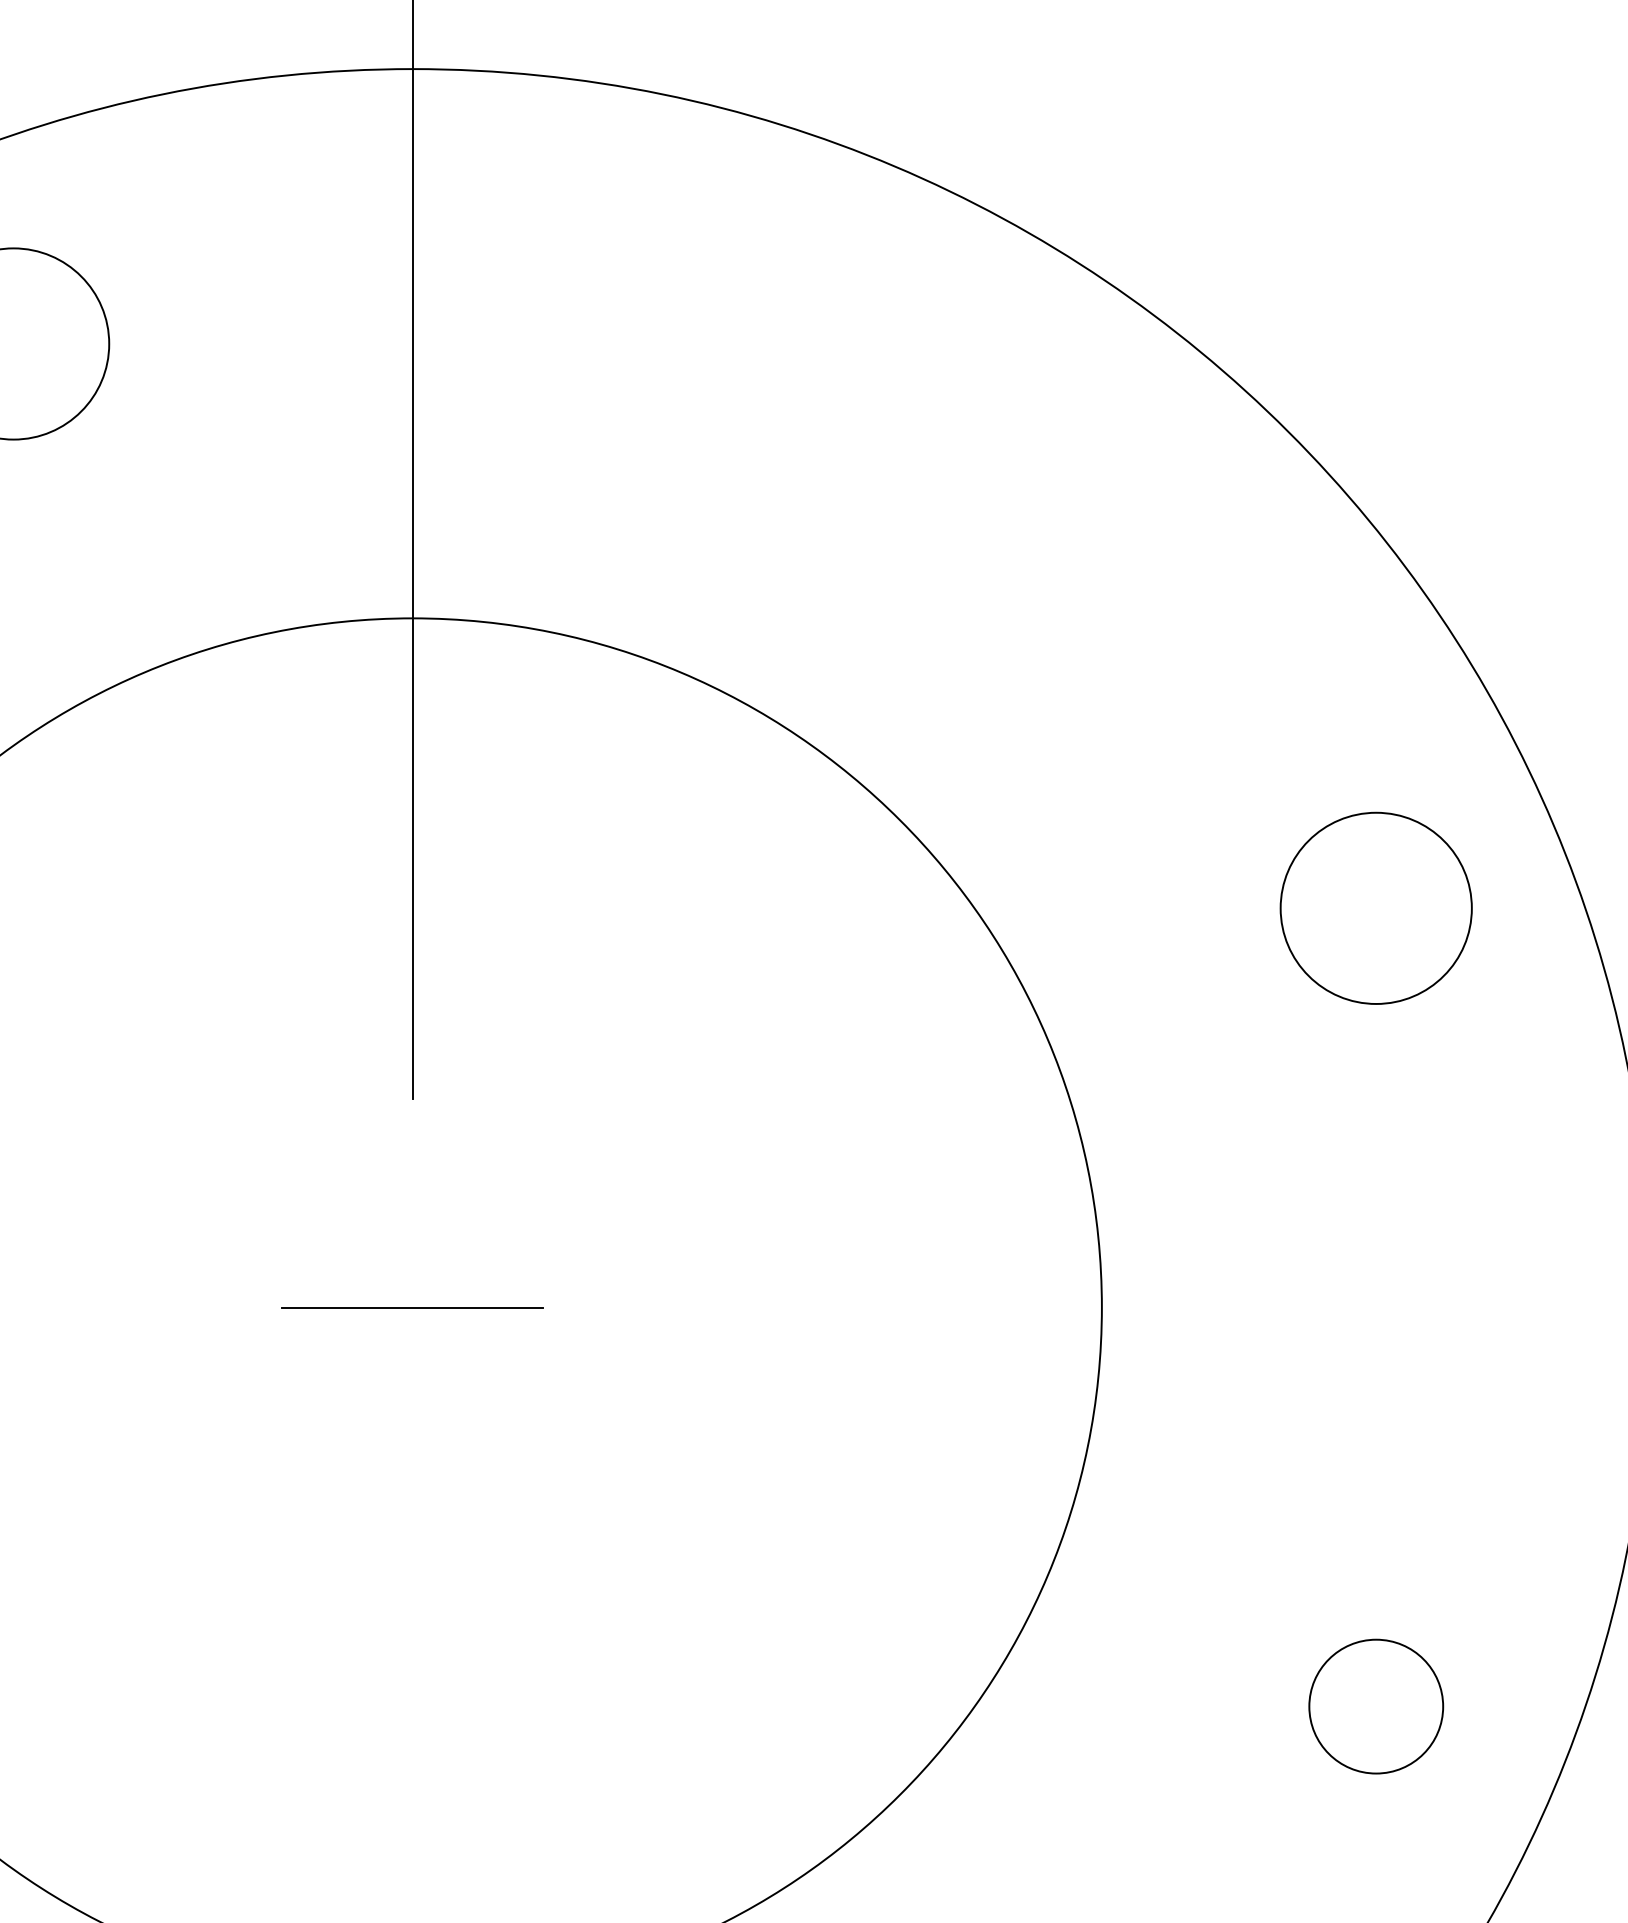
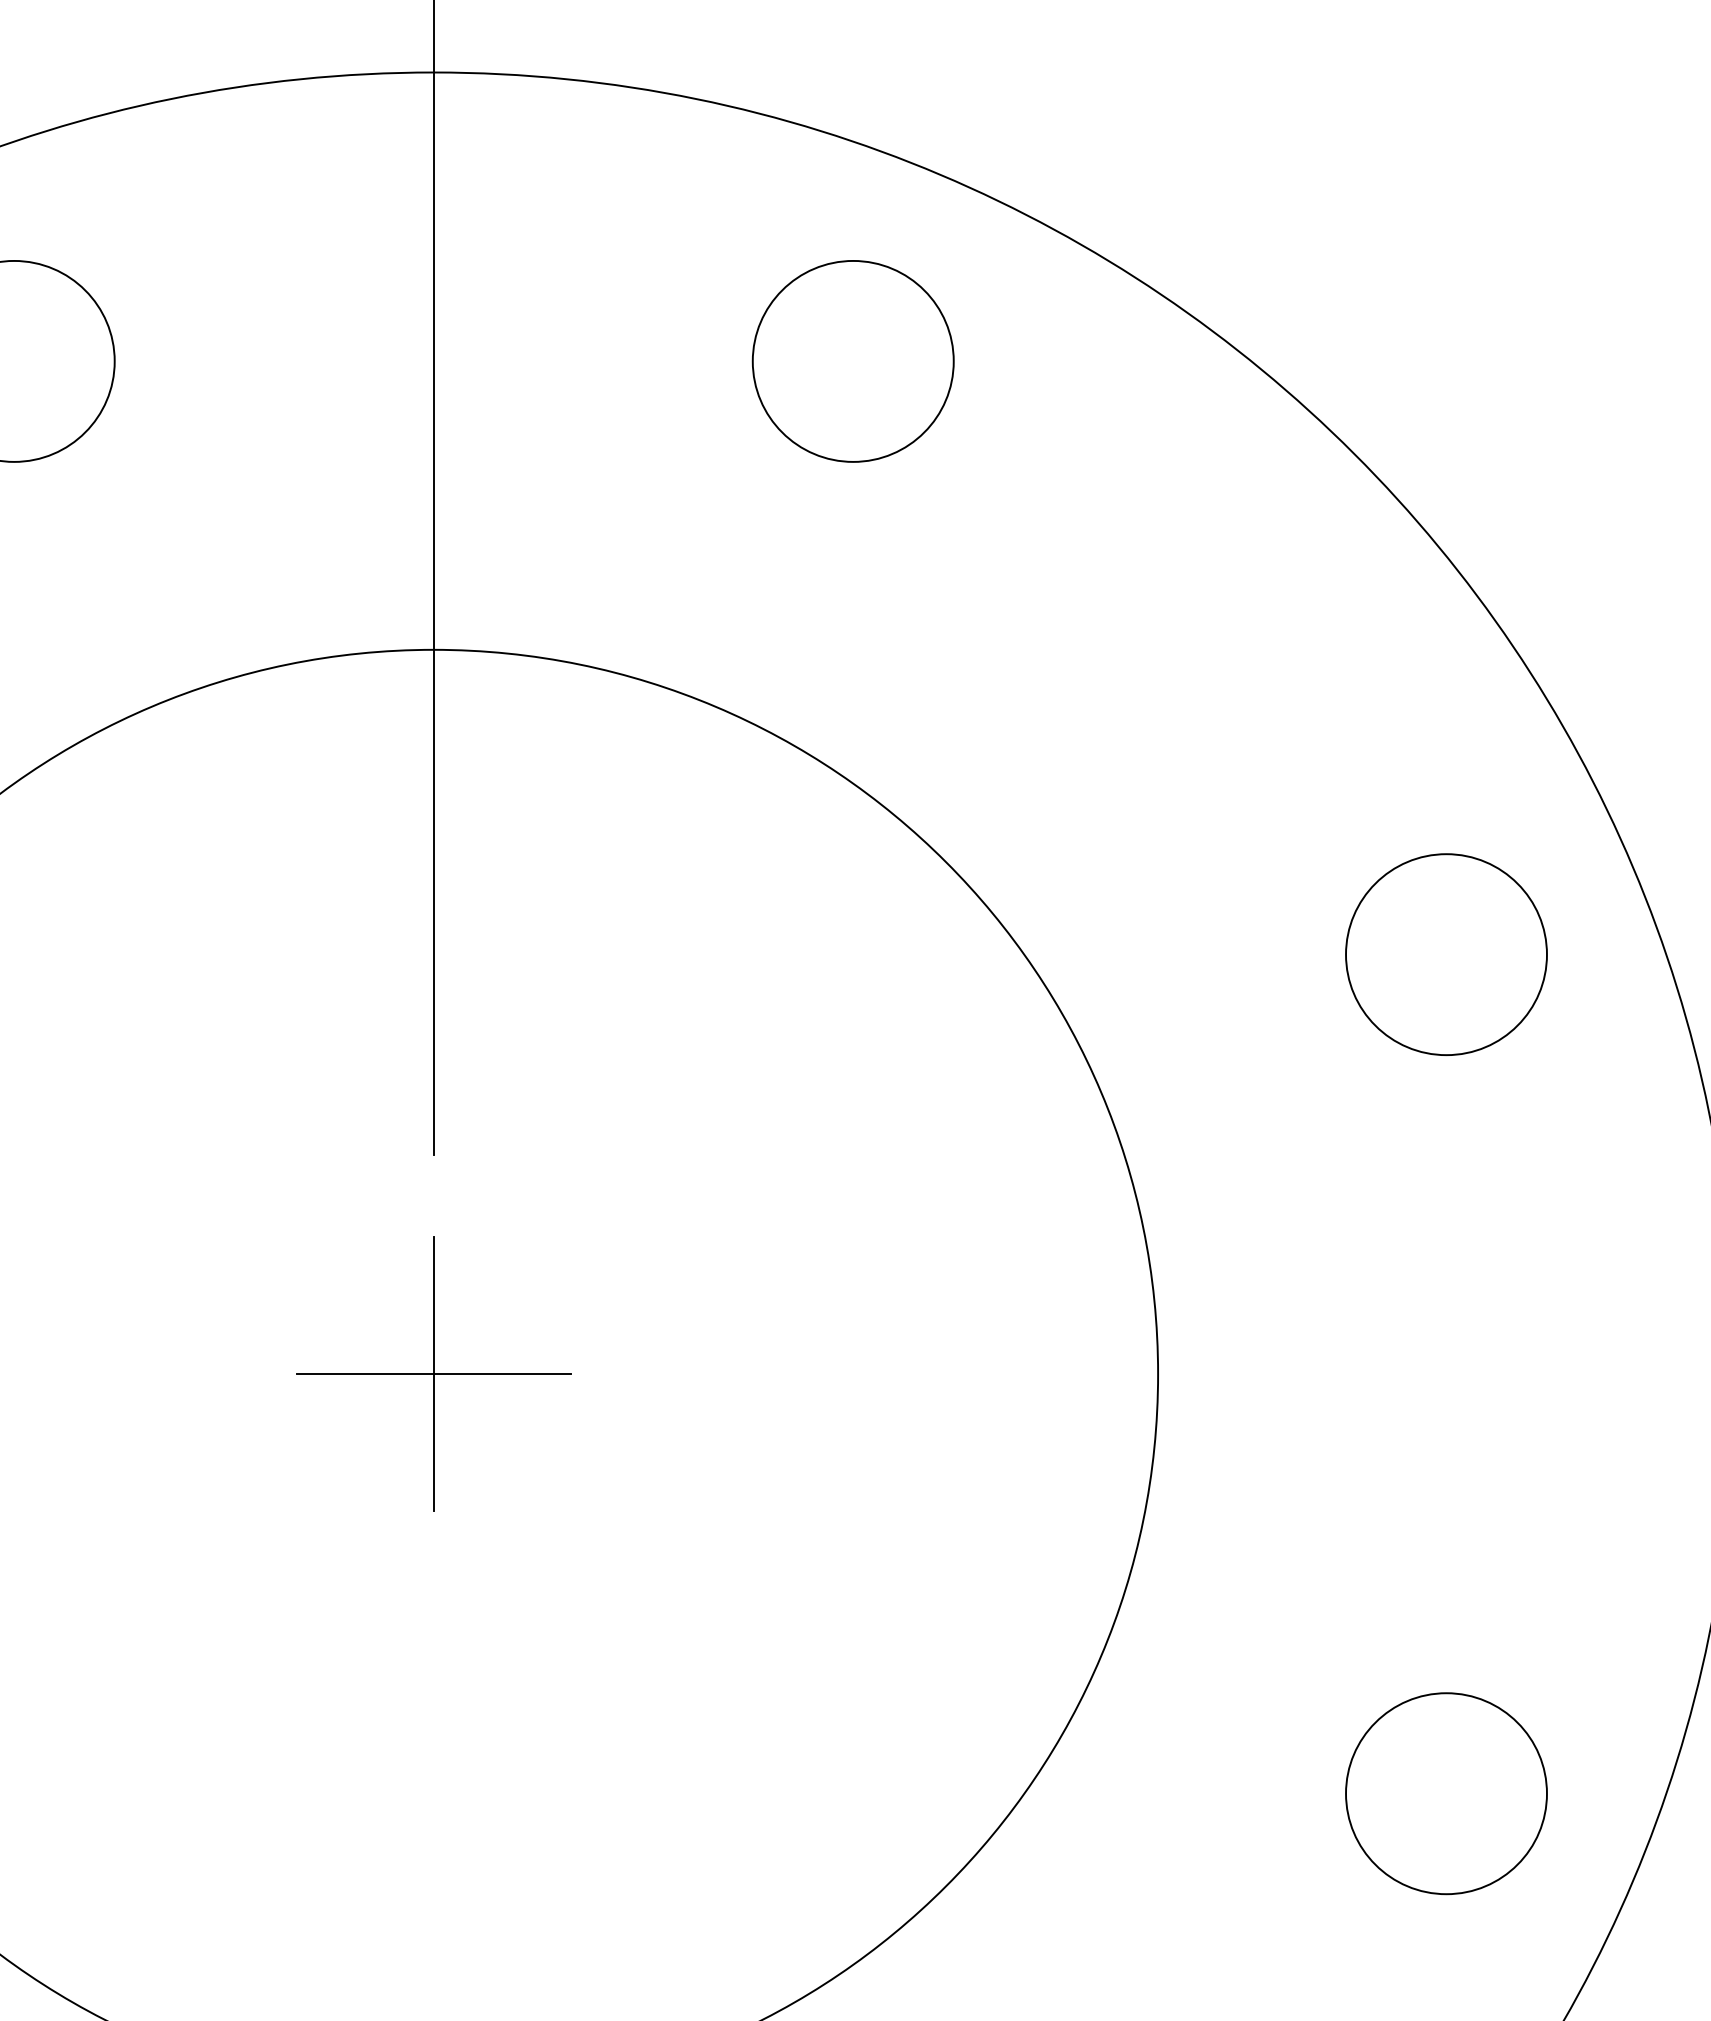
circle: (811, 343) -> (852, 360), added
line: (412, 1307) -> (433, 1374), added
circle: (1375, 1706) -> (1445, 1793), size x1.43

